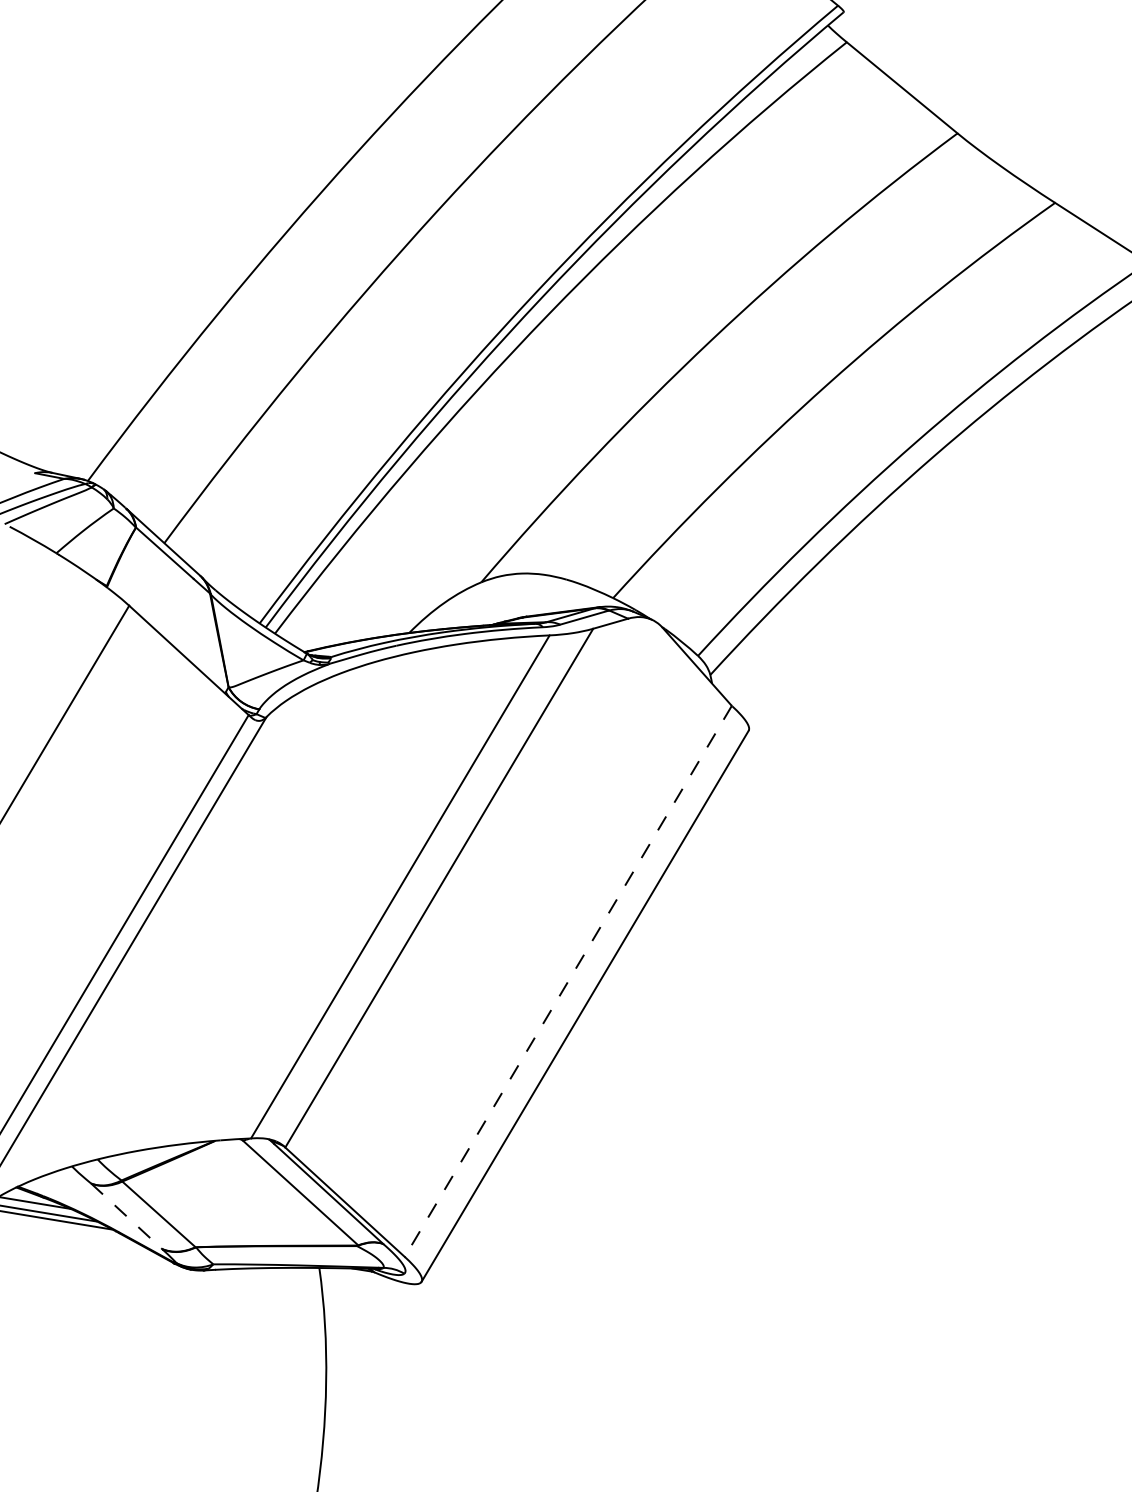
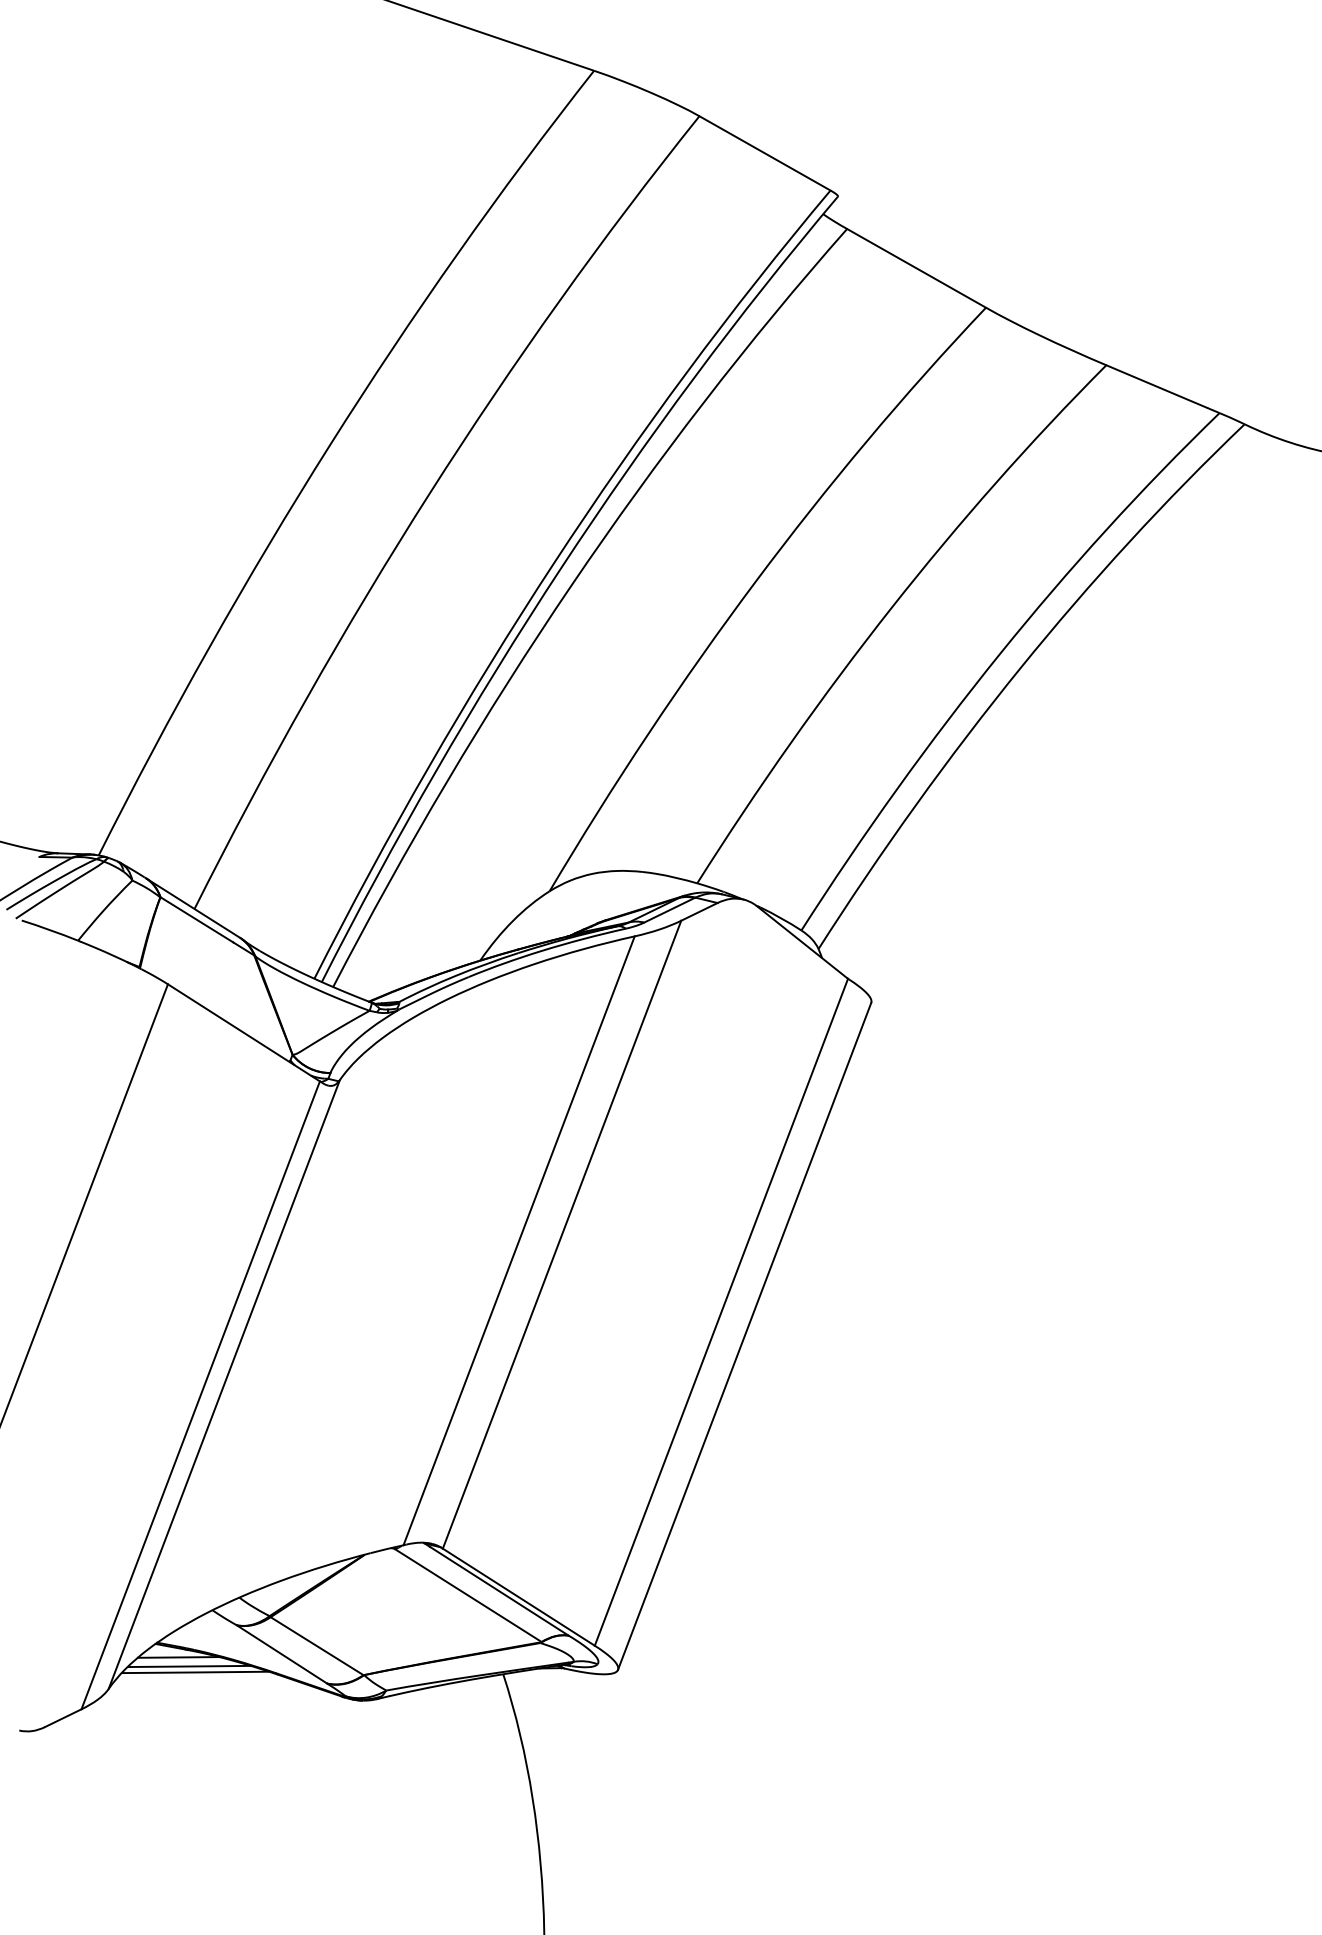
line: (568, 981) -> (721, 1312), dashed -> solid
line: (126, 1216) -> (281, 1654), dashed -> solid

